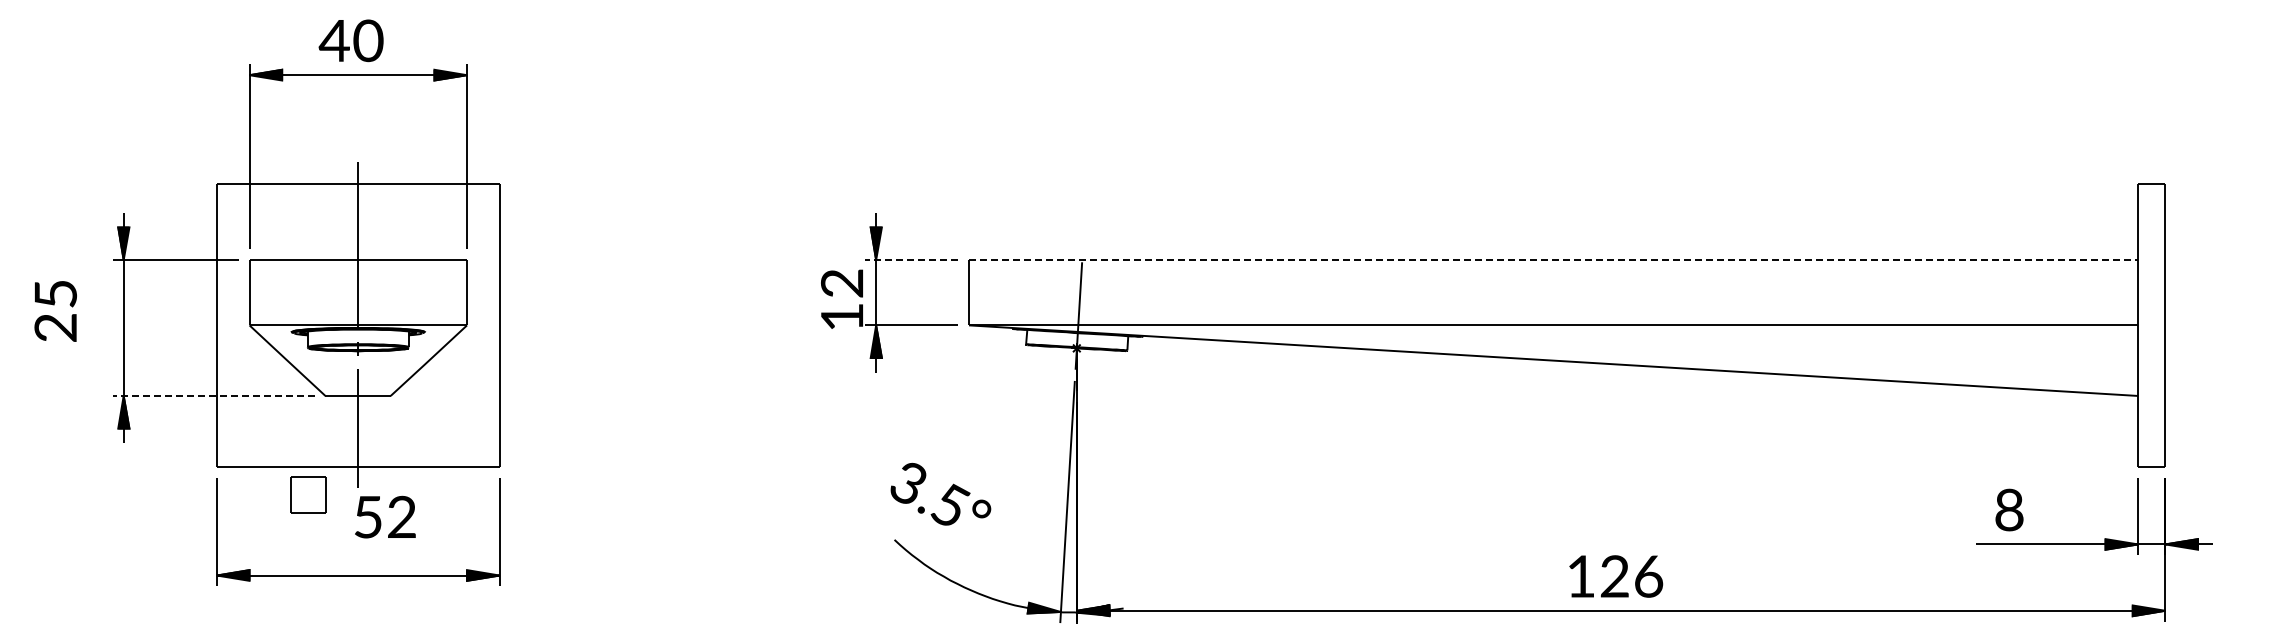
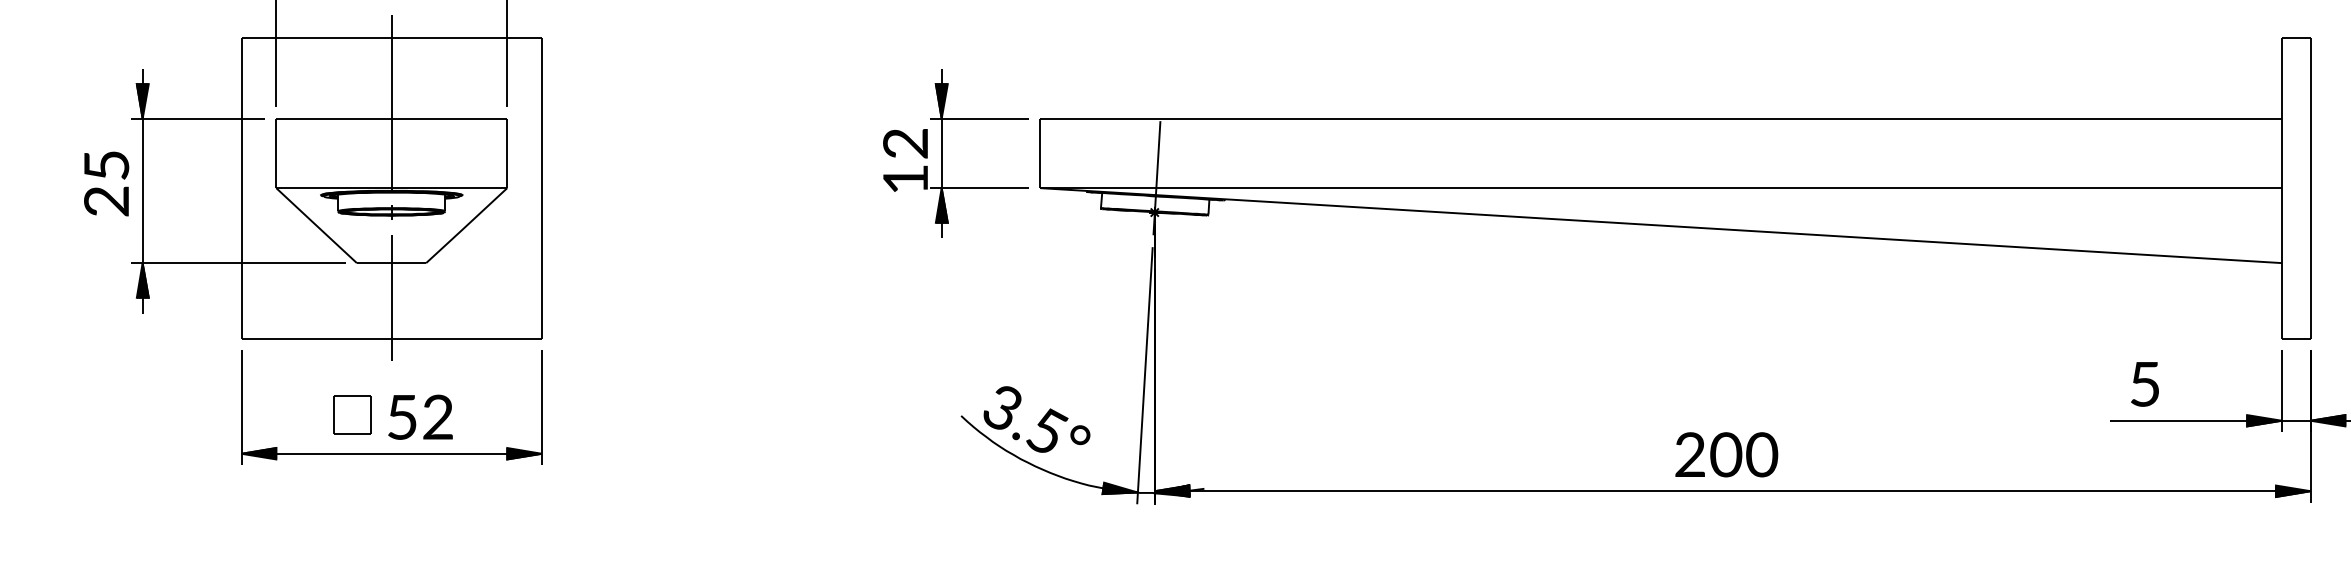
line: (911, 260) -> (979, 119), dashed -> solid
line: (1554, 260) -> (1662, 119), dashed -> solid
text: (55, 311) -> (106, 184), moved
line: (213, 395) -> (238, 262), dashed -> solid
text: (940, 493) -> (1036, 418), moved
part: (308, 494) -> (352, 414), moved
text: (2009, 509) -> (2145, 383), 8 -> 5
text: (385, 516) -> (420, 416), moved
text: (1615, 576) -> (1726, 454), 126 -> 200

